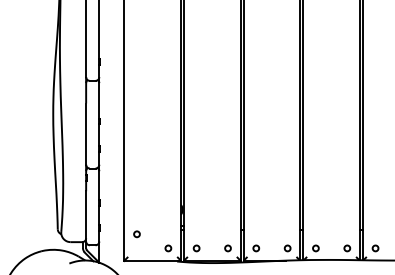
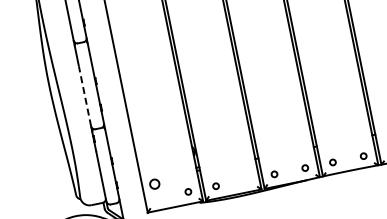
line: (86, 134) -> (85, 96), solid -> dashed
circle: (136, 234) -> (154, 184), size x1.6
circle: (227, 248) -> (246, 180), removed

